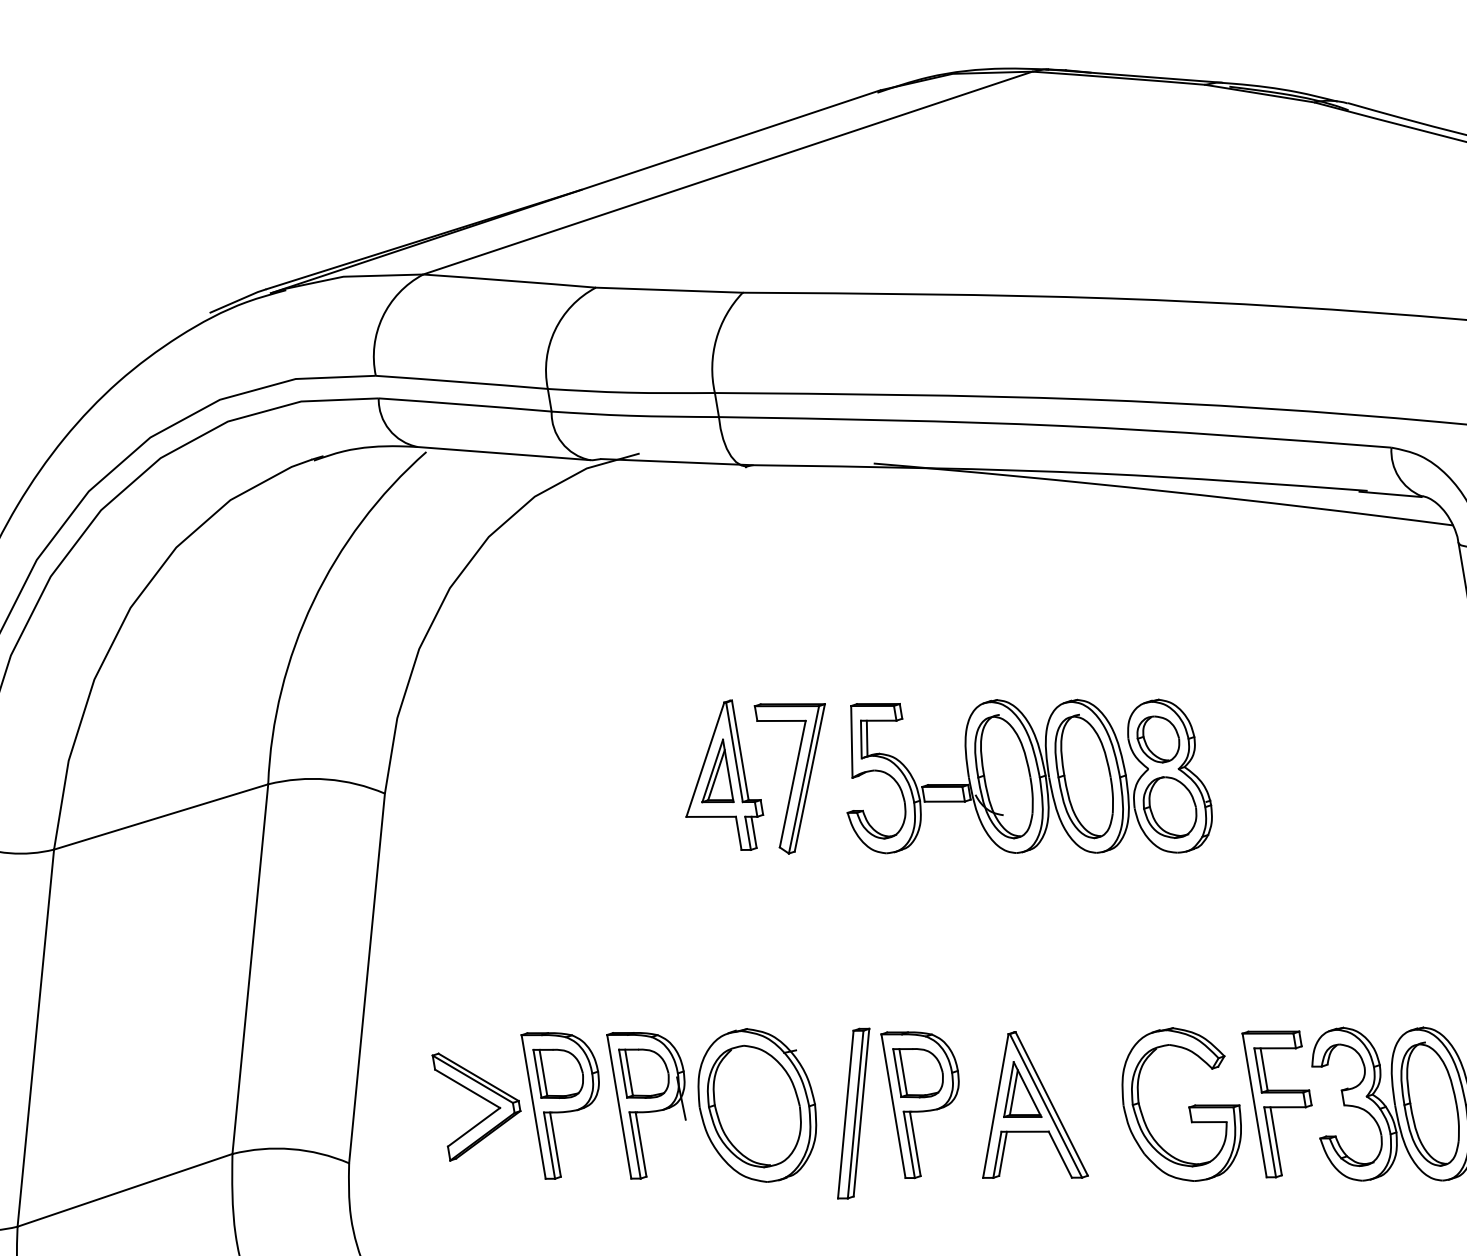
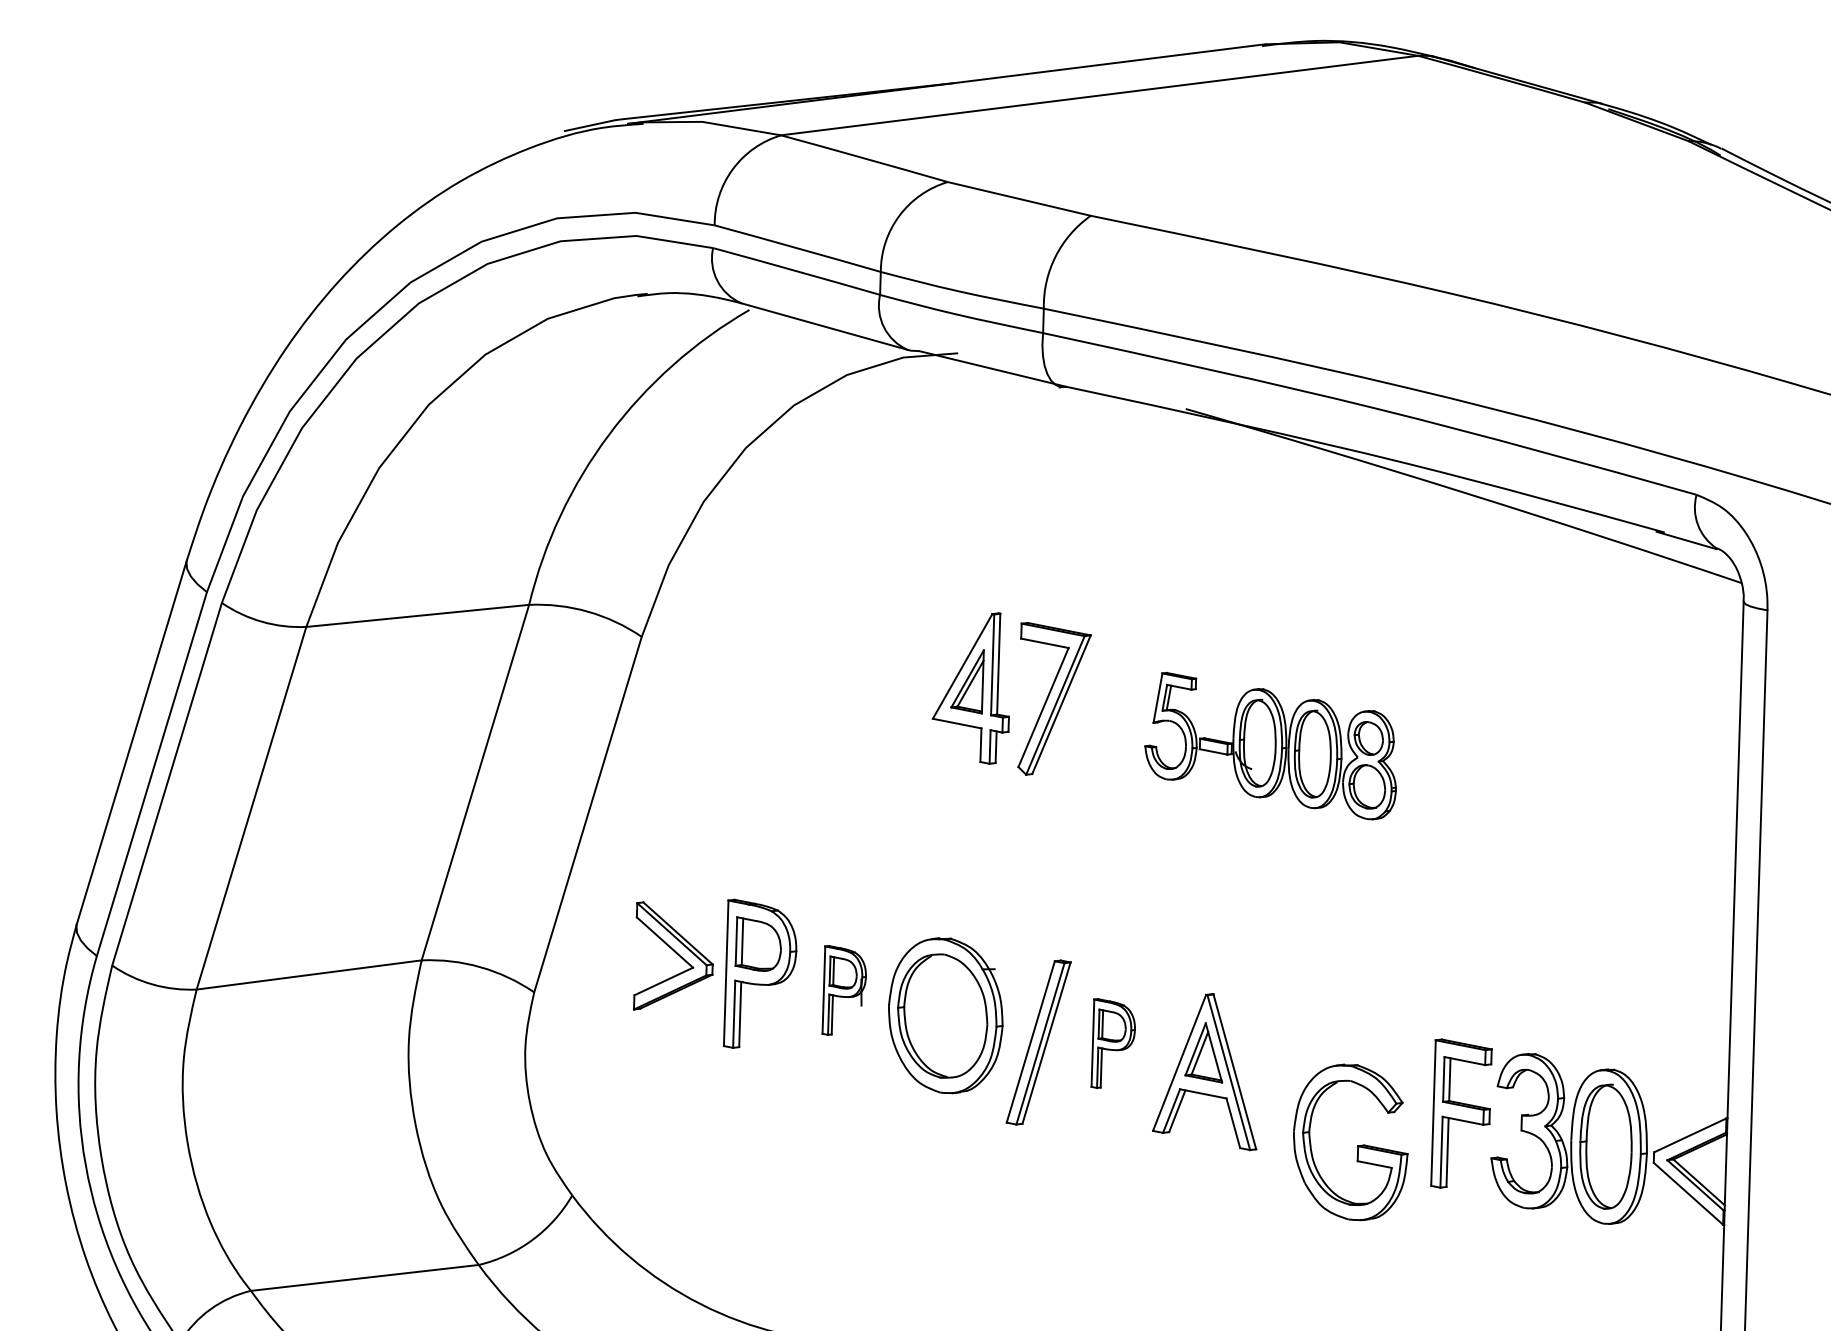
part: (1022, 776) -> (1270, 745), size x0.7
part: (927, 1099) -> (1113, 1043), size x0.6
part: (653, 1100) -> (844, 990), size x0.6
part: (1188, 1106) -> (1357, 1145), moved

